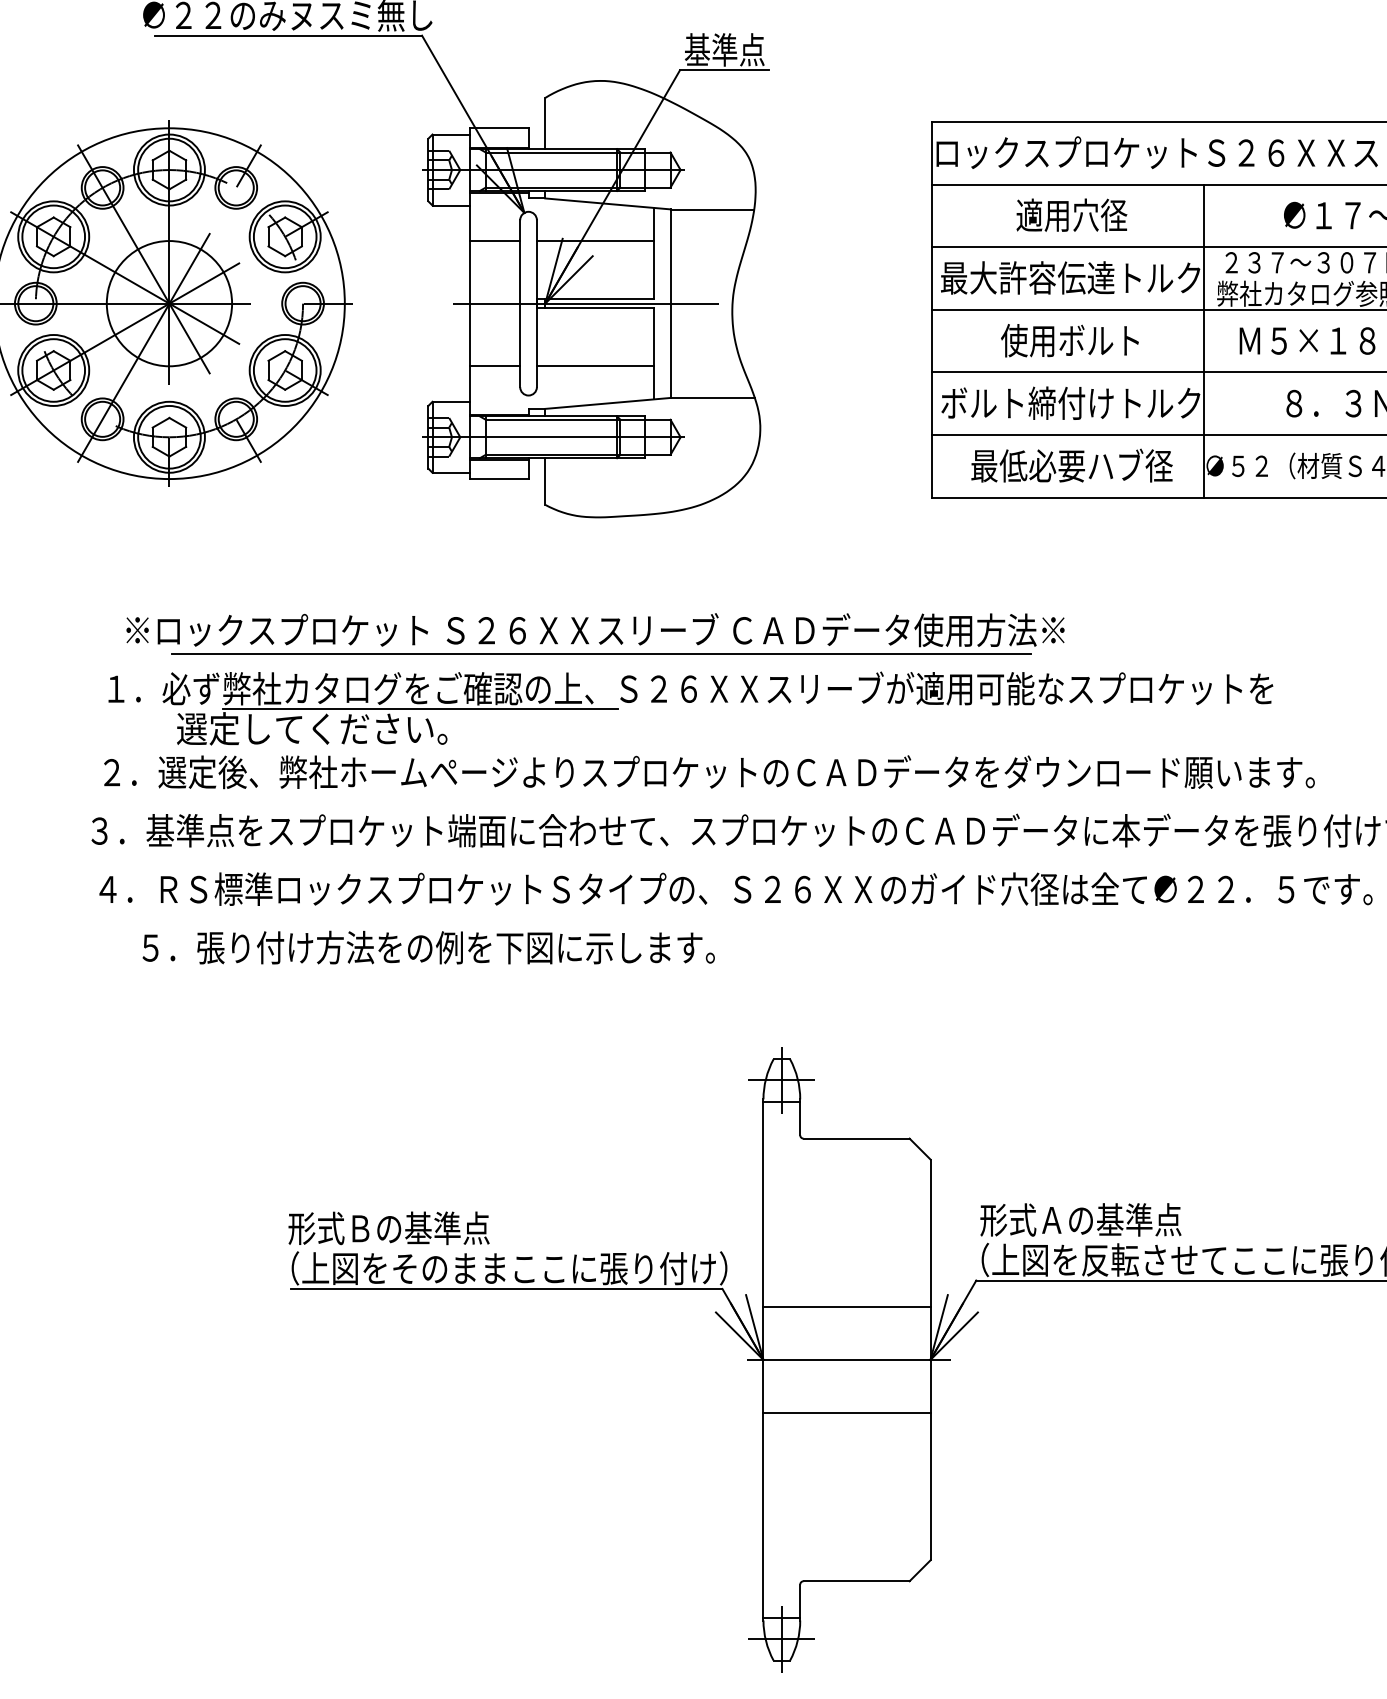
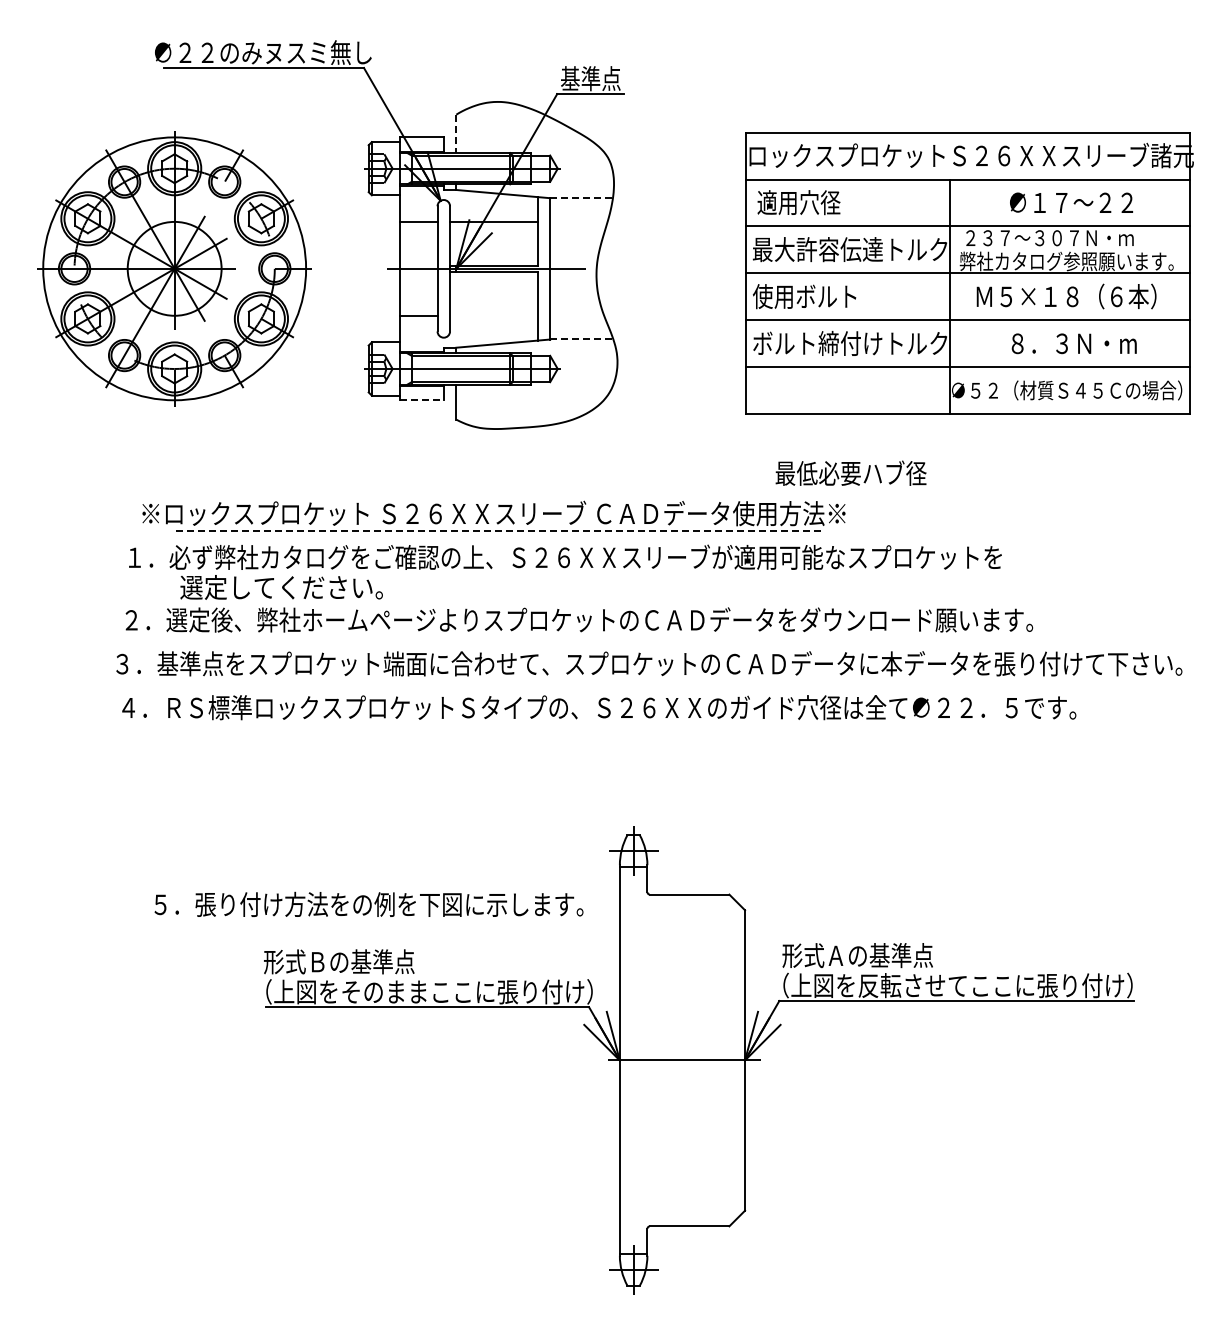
line: (545, 124) -> (456, 134), solid -> dashed
line: (713, 209) -> (582, 198), solid -> dashed
text: (1071, 215) -> (798, 202), moved
text: (1069, 340) -> (804, 296), moved
line: (594, 365) -> (493, 315), removed
line: (712, 397) -> (581, 339), solid -> dashed
text: (1071, 464) -> (850, 472), moved
line: (498, 479) -> (421, 400), solid -> dashed
line: (602, 654) -> (499, 531), solid -> dashed
line: (420, 708) -> (362, 572), removed
text: (428, 946) -> (368, 903), moved
line: (847, 1306) -> (682, 1020), removed
line: (847, 1413) -> (682, 1100), removed

